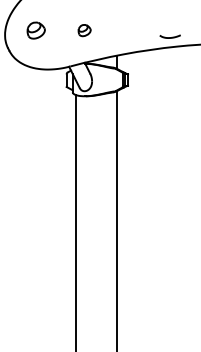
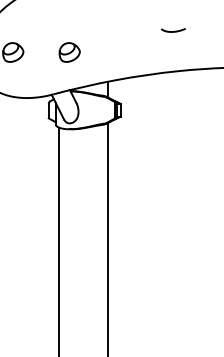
part: (84, 30) -> (69, 52), size x1.43
curve: (169, 37) -> (172, 31), moved

